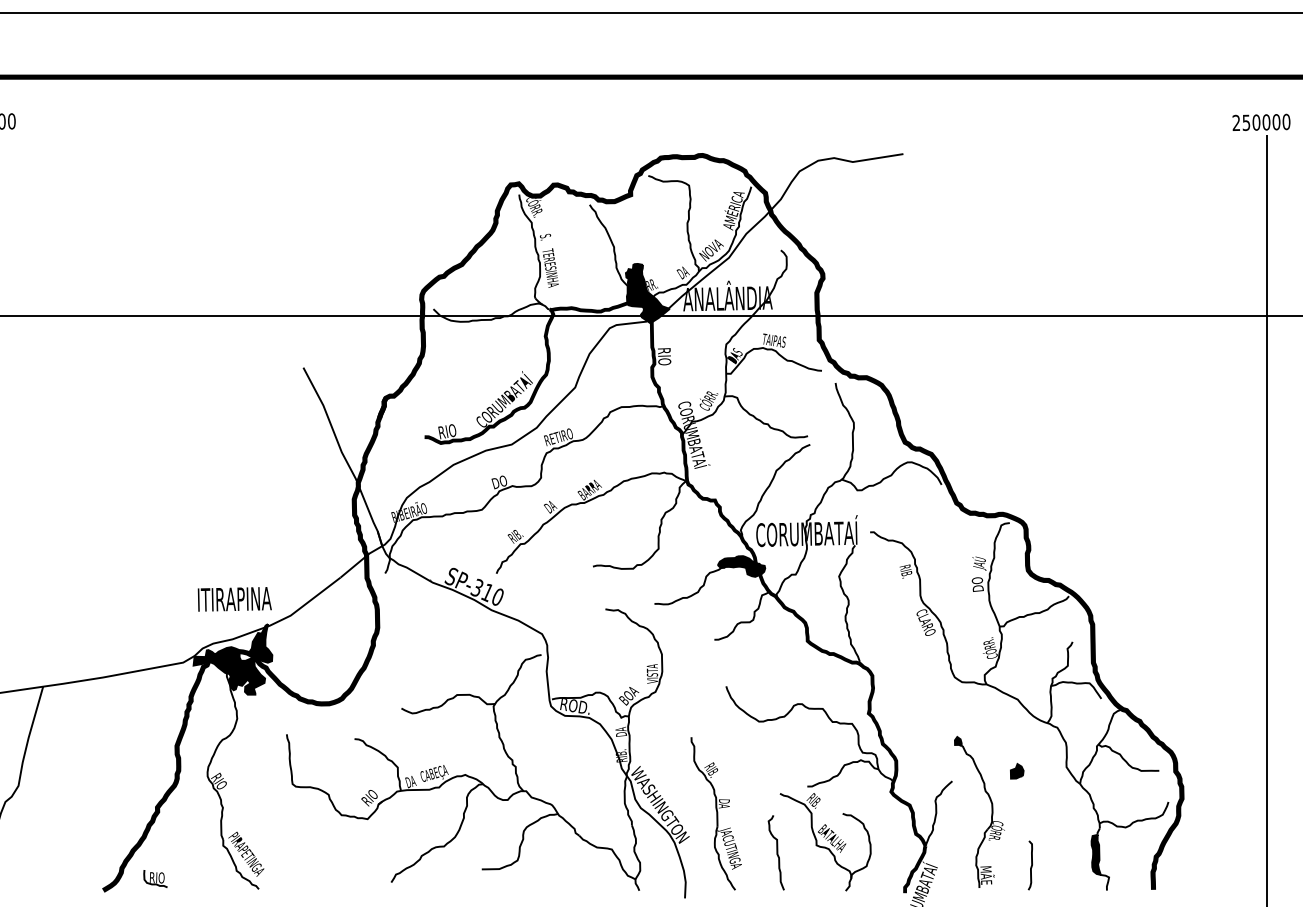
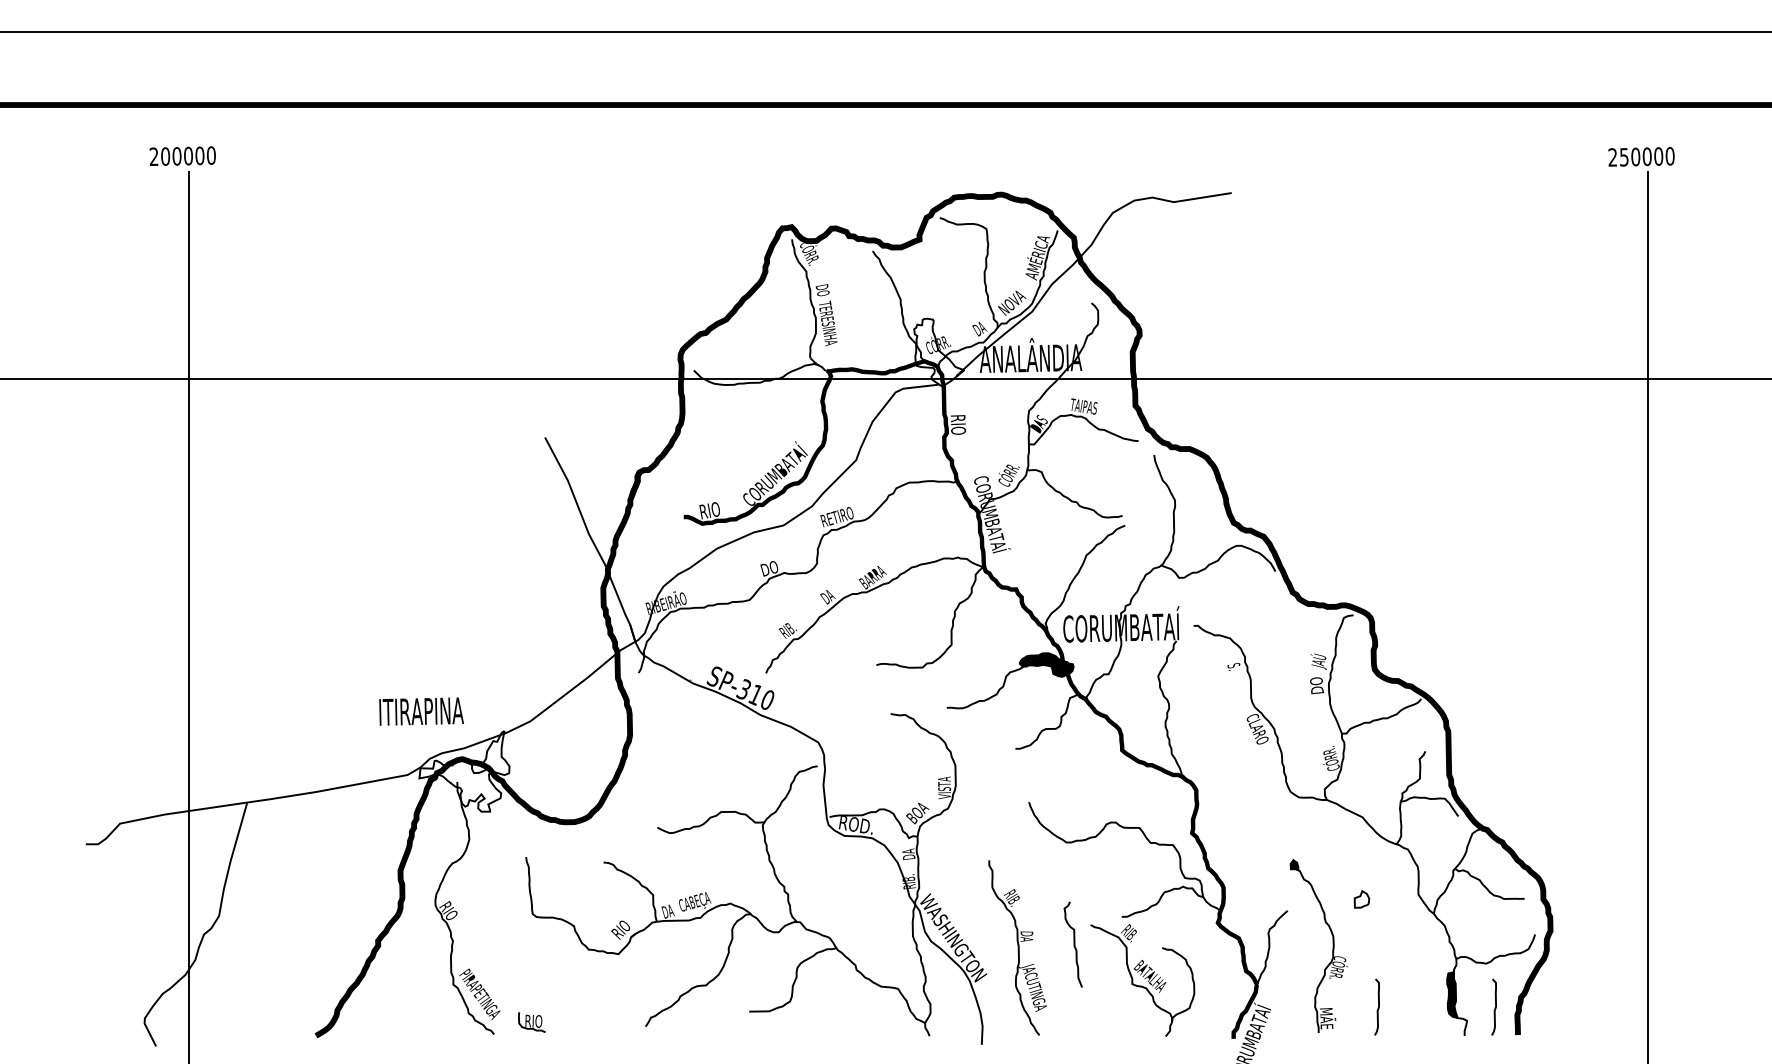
text: (545, 239) -> (822, 290), S. -> DO
fill: (648, 293) -> (939, 352), removed
text: (905, 571) -> (1234, 670), RIB. -> S.
text: (234, 599) -> (421, 711), moved
fill: (232, 658) -> (464, 770), removed
fill: (1016, 771) -> (1361, 899), removed
curve: (776, 852) -> (1073, 944), moved
curve: (1133, 865) -> (1494, 1007), added
part: (155, 878) -> (531, 1022), moved

